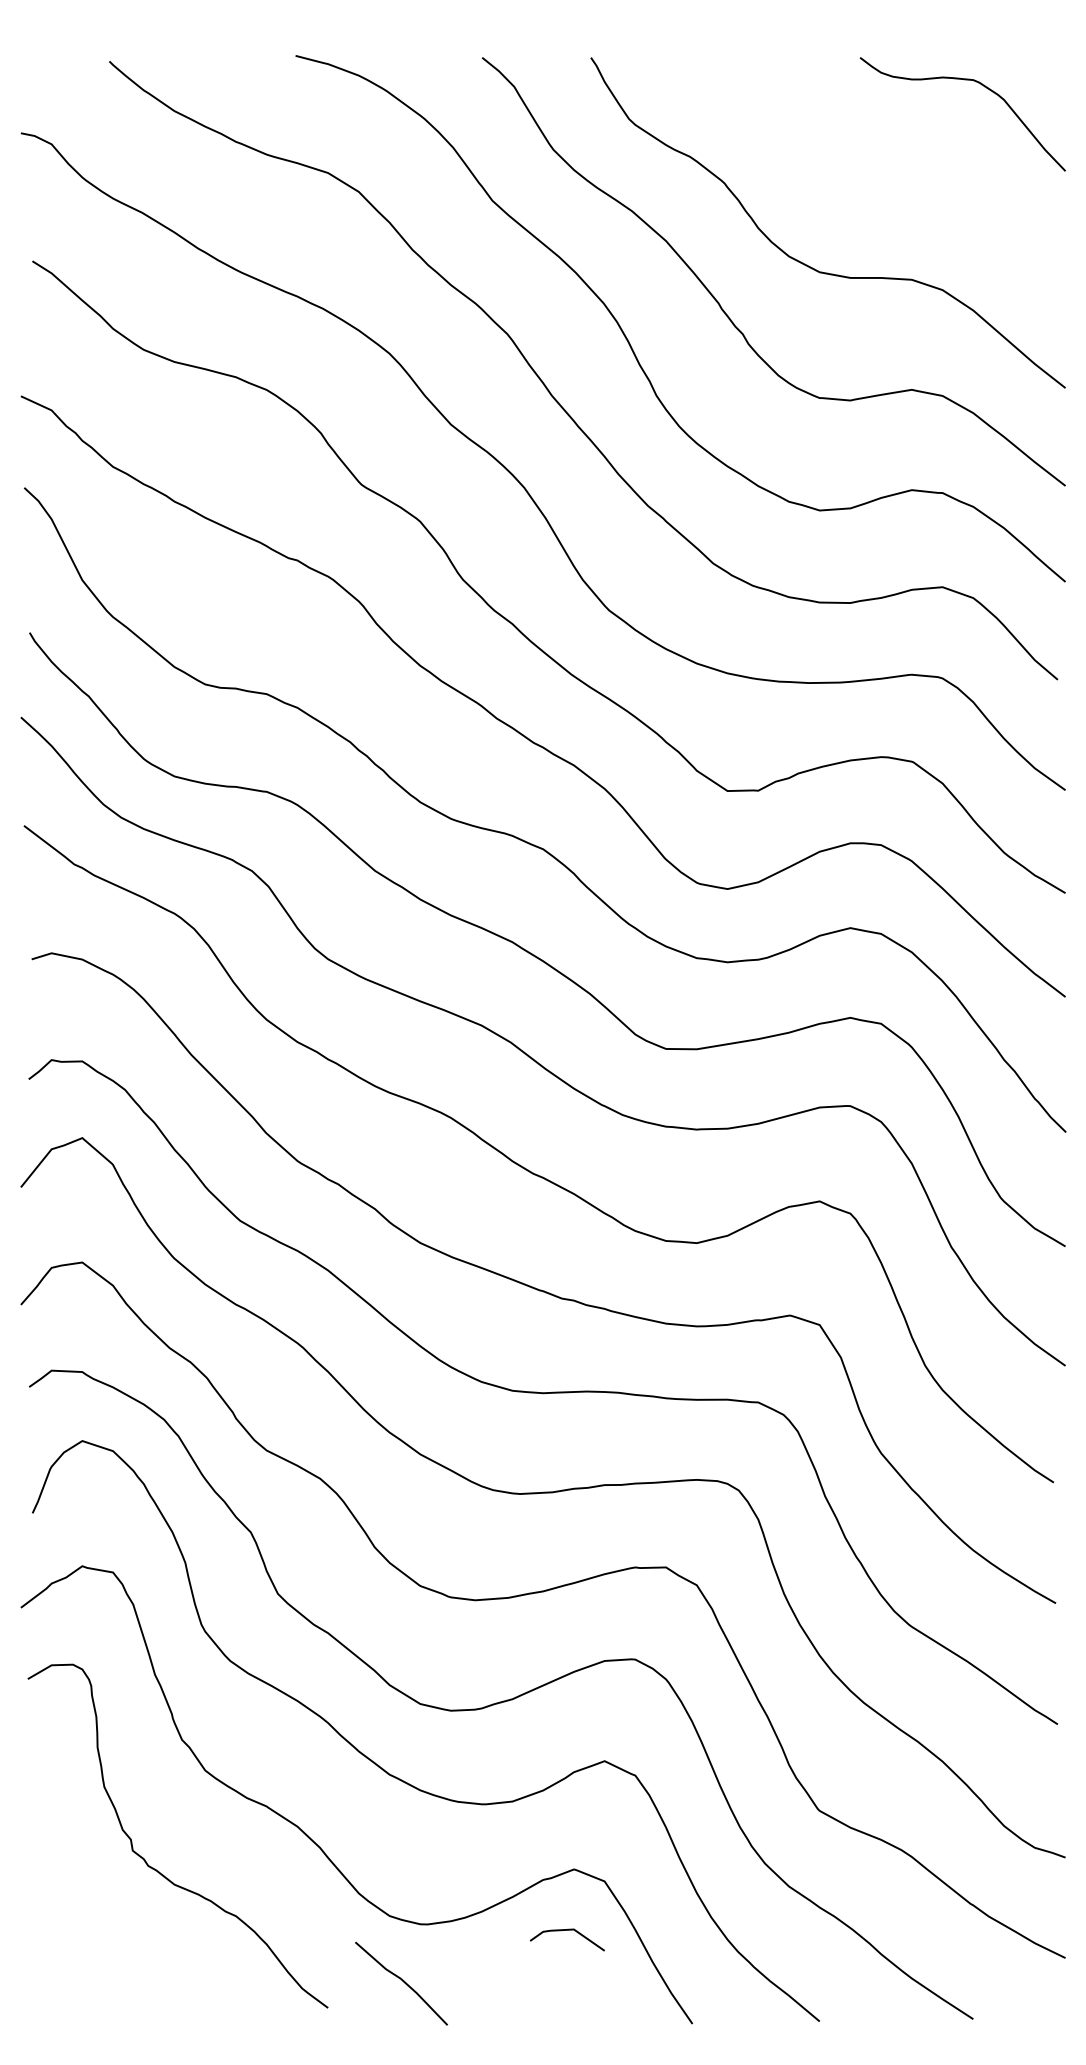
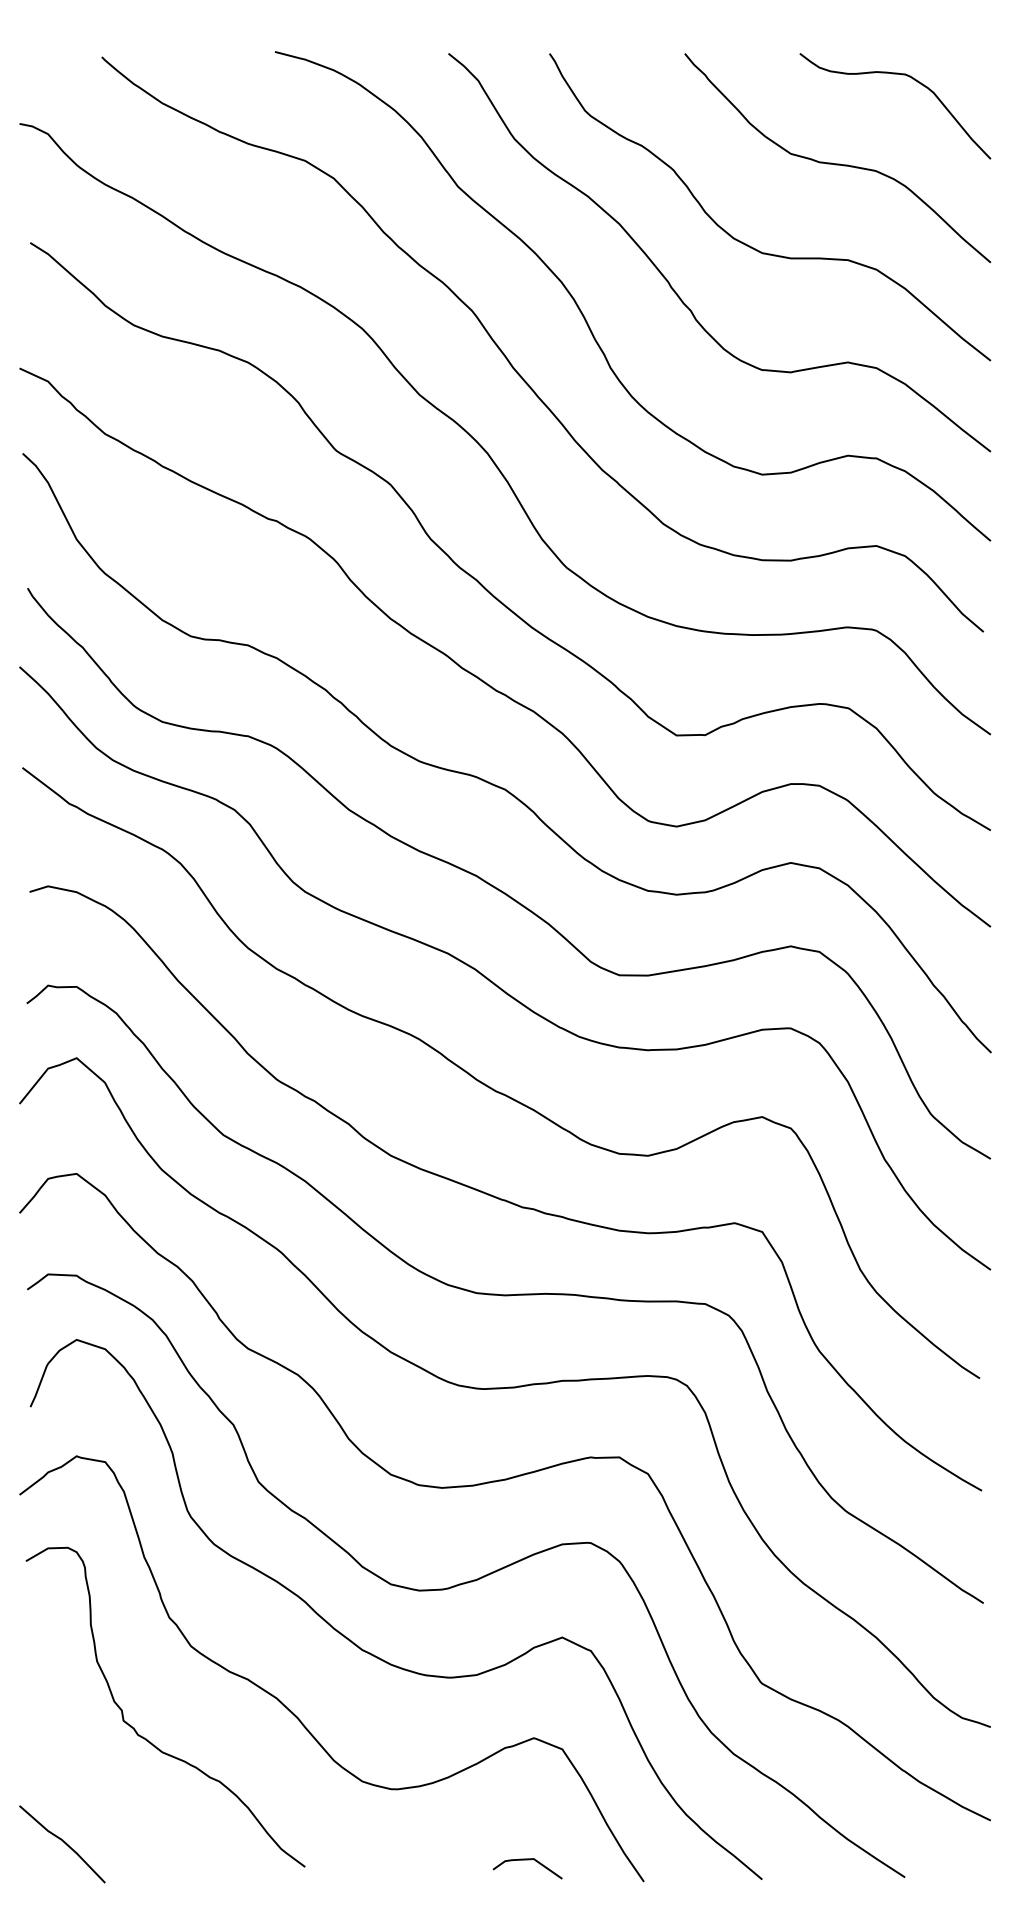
curve: (900, 175) -> (837, 163), added
line: (567, 1931) -> (527, 1860), moved
line: (402, 1981) -> (63, 1842), moved

